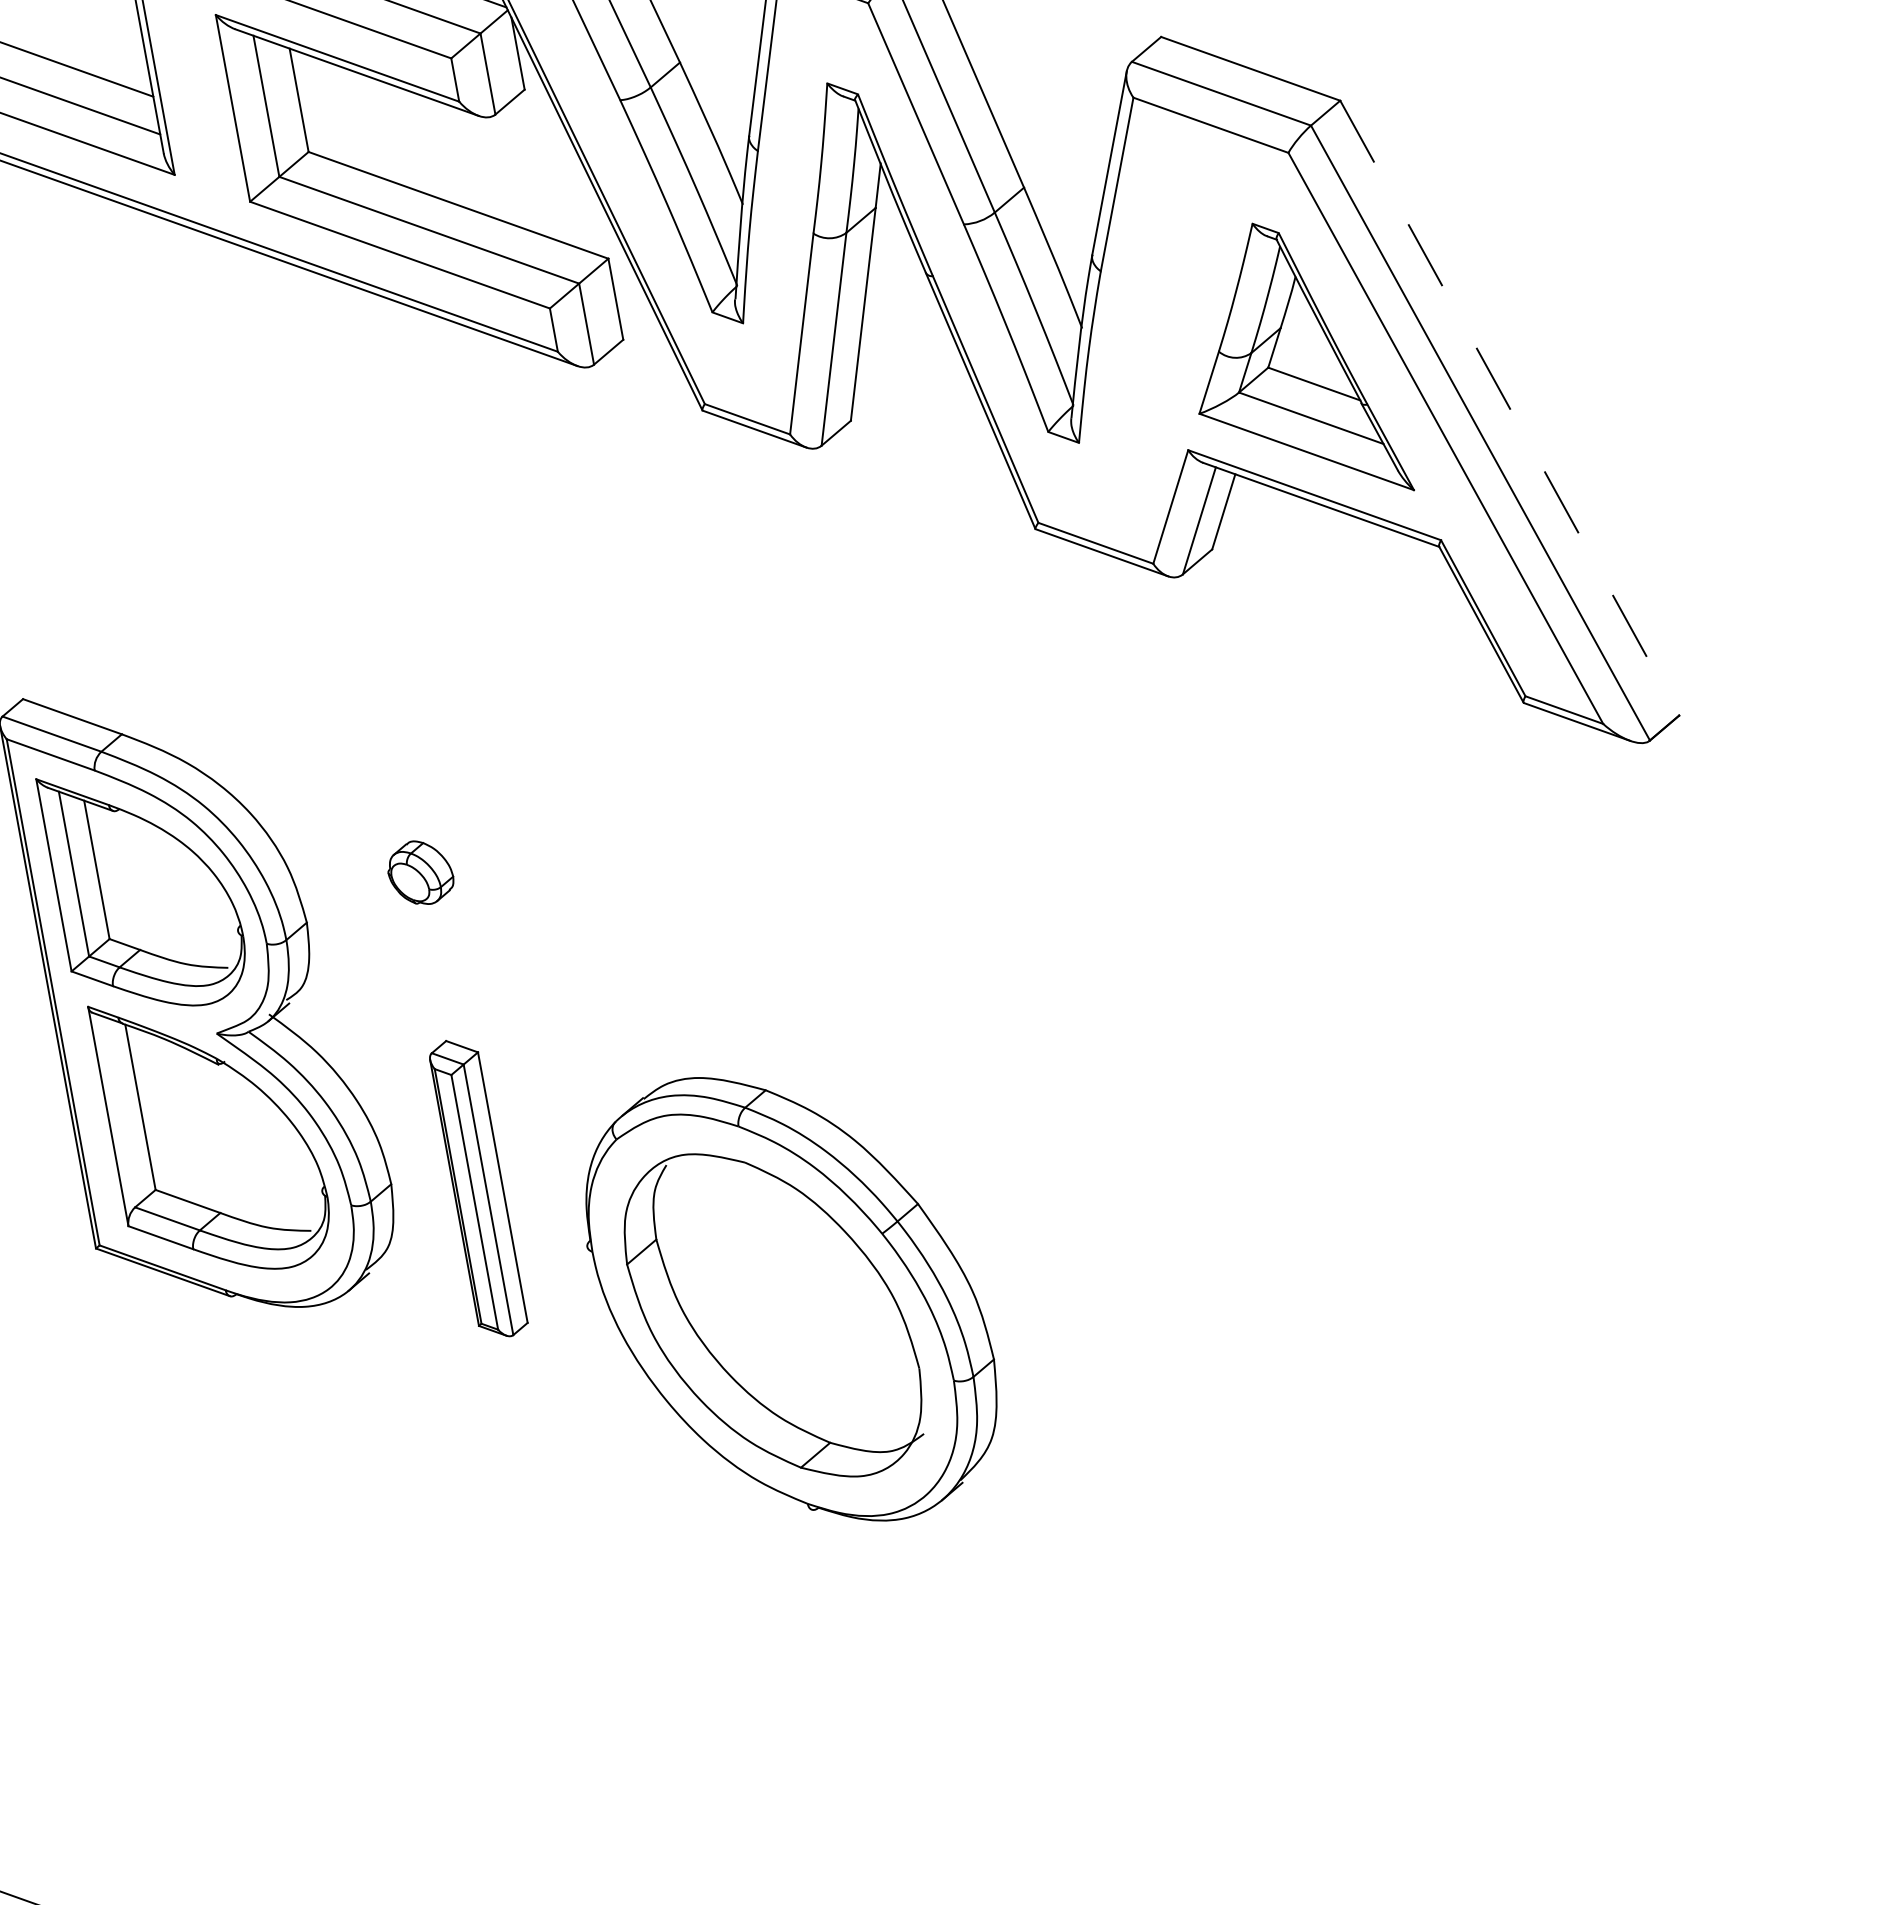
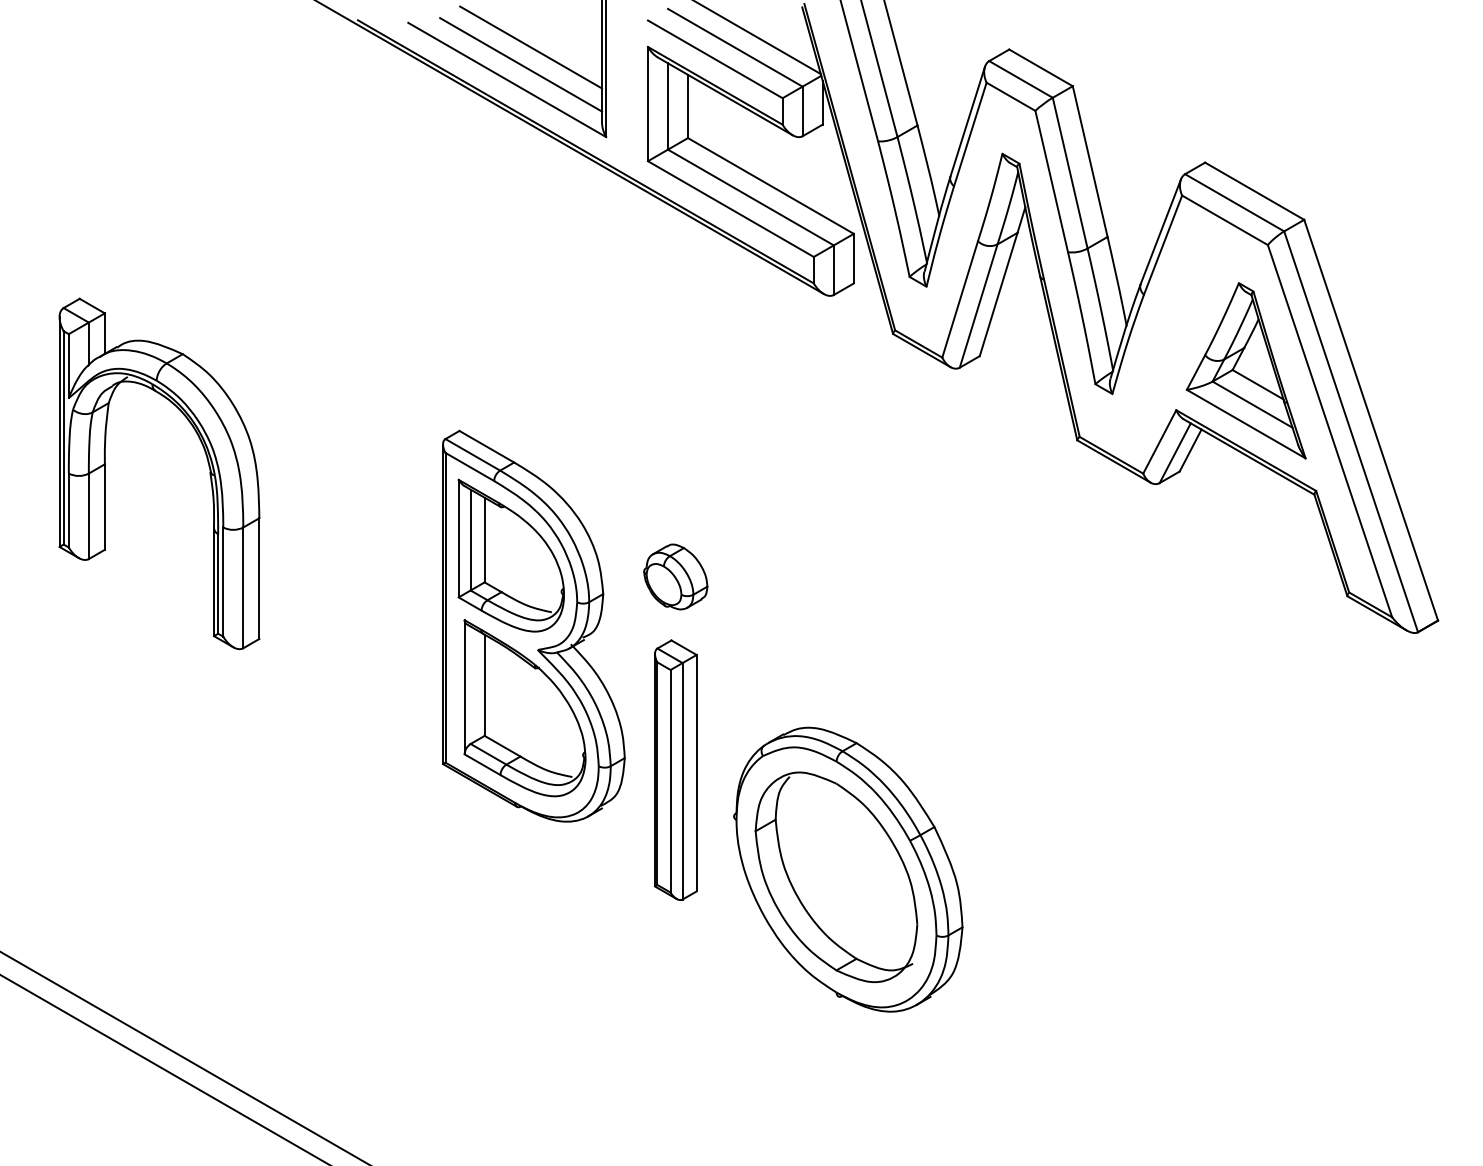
line: (1510, 408) -> (1371, 420), dashed -> solid
part: (419, 872) -> (675, 576), size x1.67
part: (477, 1187) -> (675, 769), size x1.43

